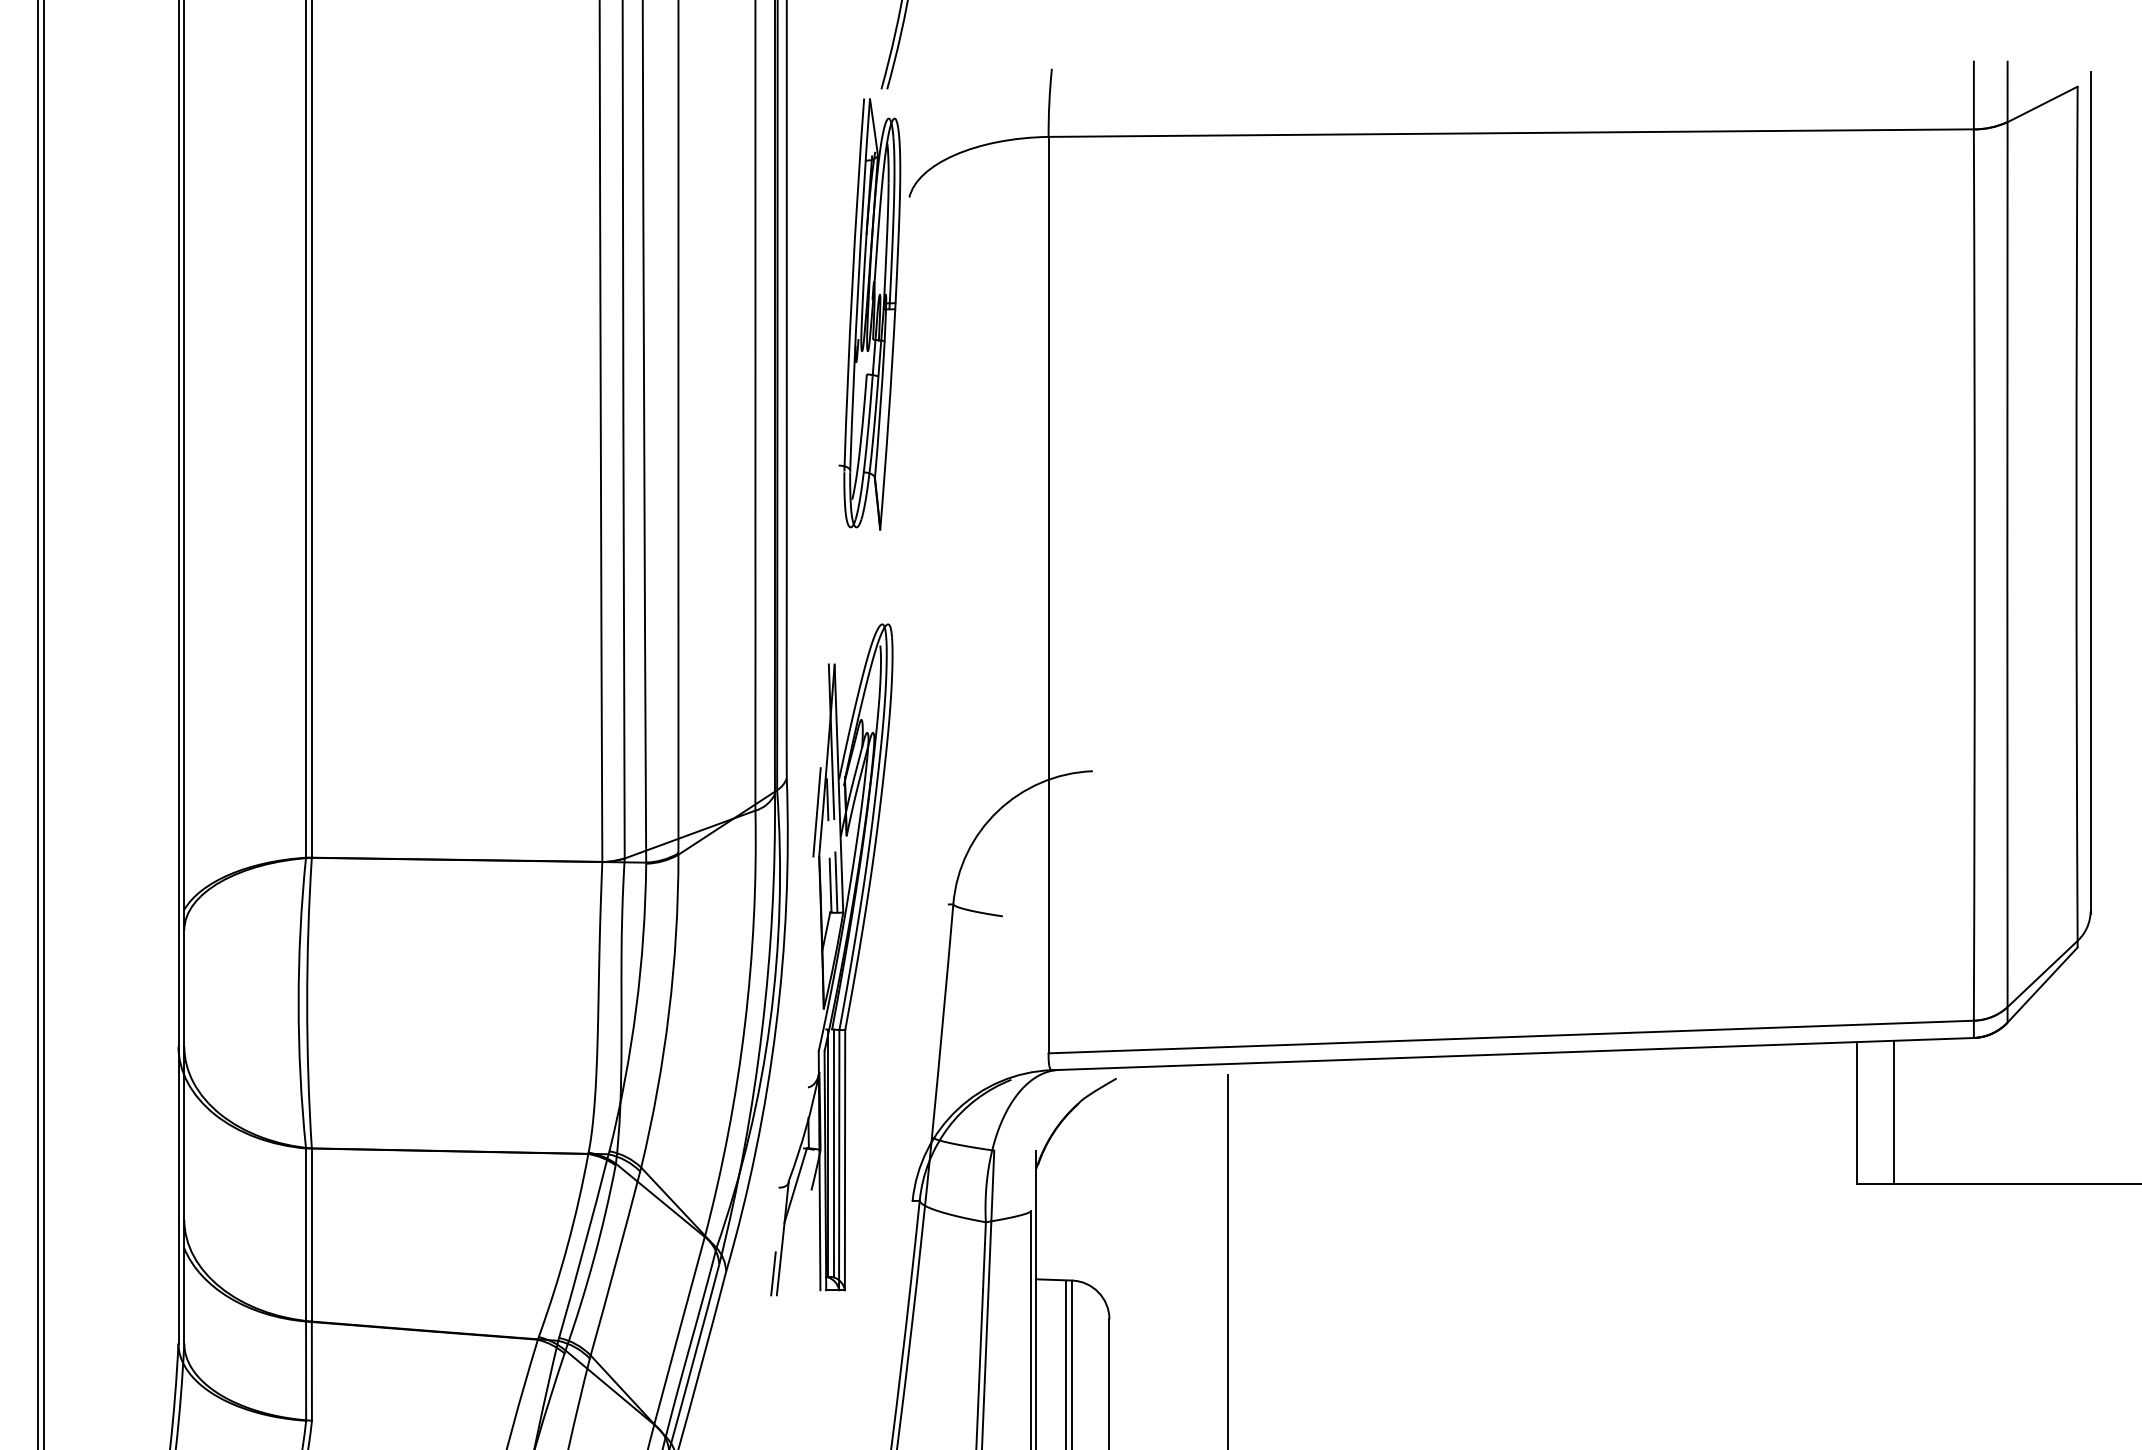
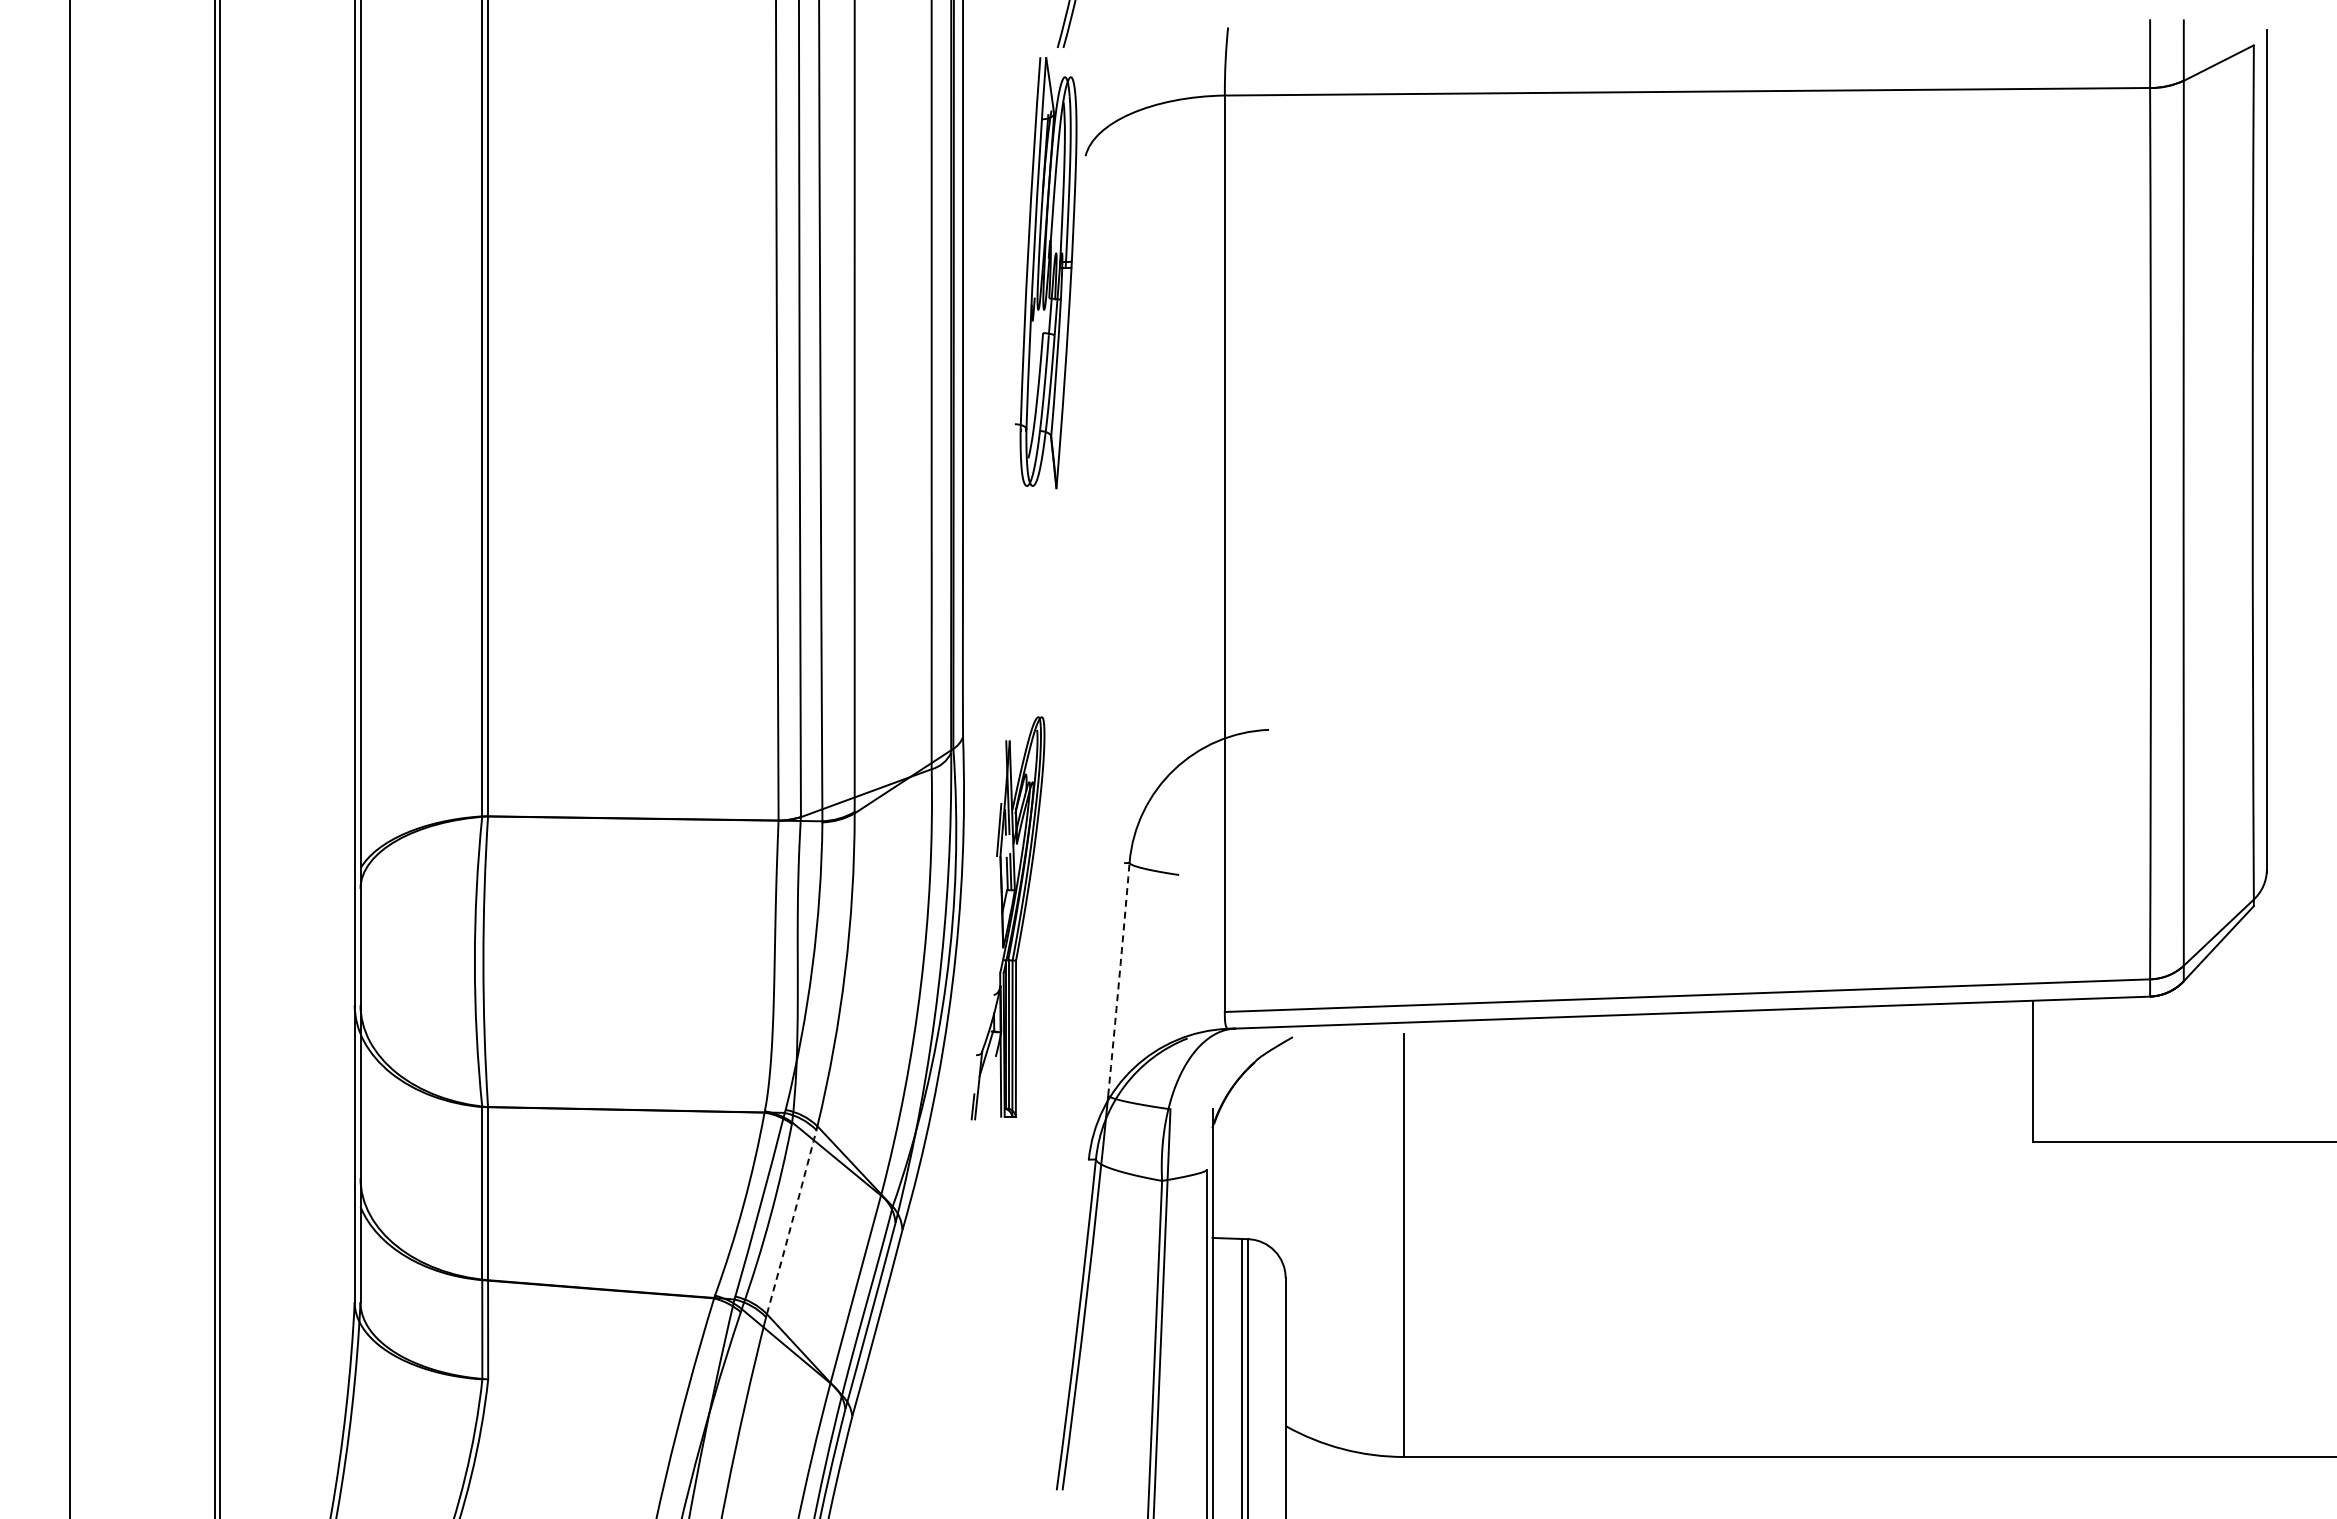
part: (831, 959) -> (1007, 918), size x0.6
arc: (943, 1020) -> (1119, 979), solid -> dashed
line: (1894, 1112) -> (2070, 1071), removed
arc: (616, 1263) -> (792, 1222), solid -> dashed

